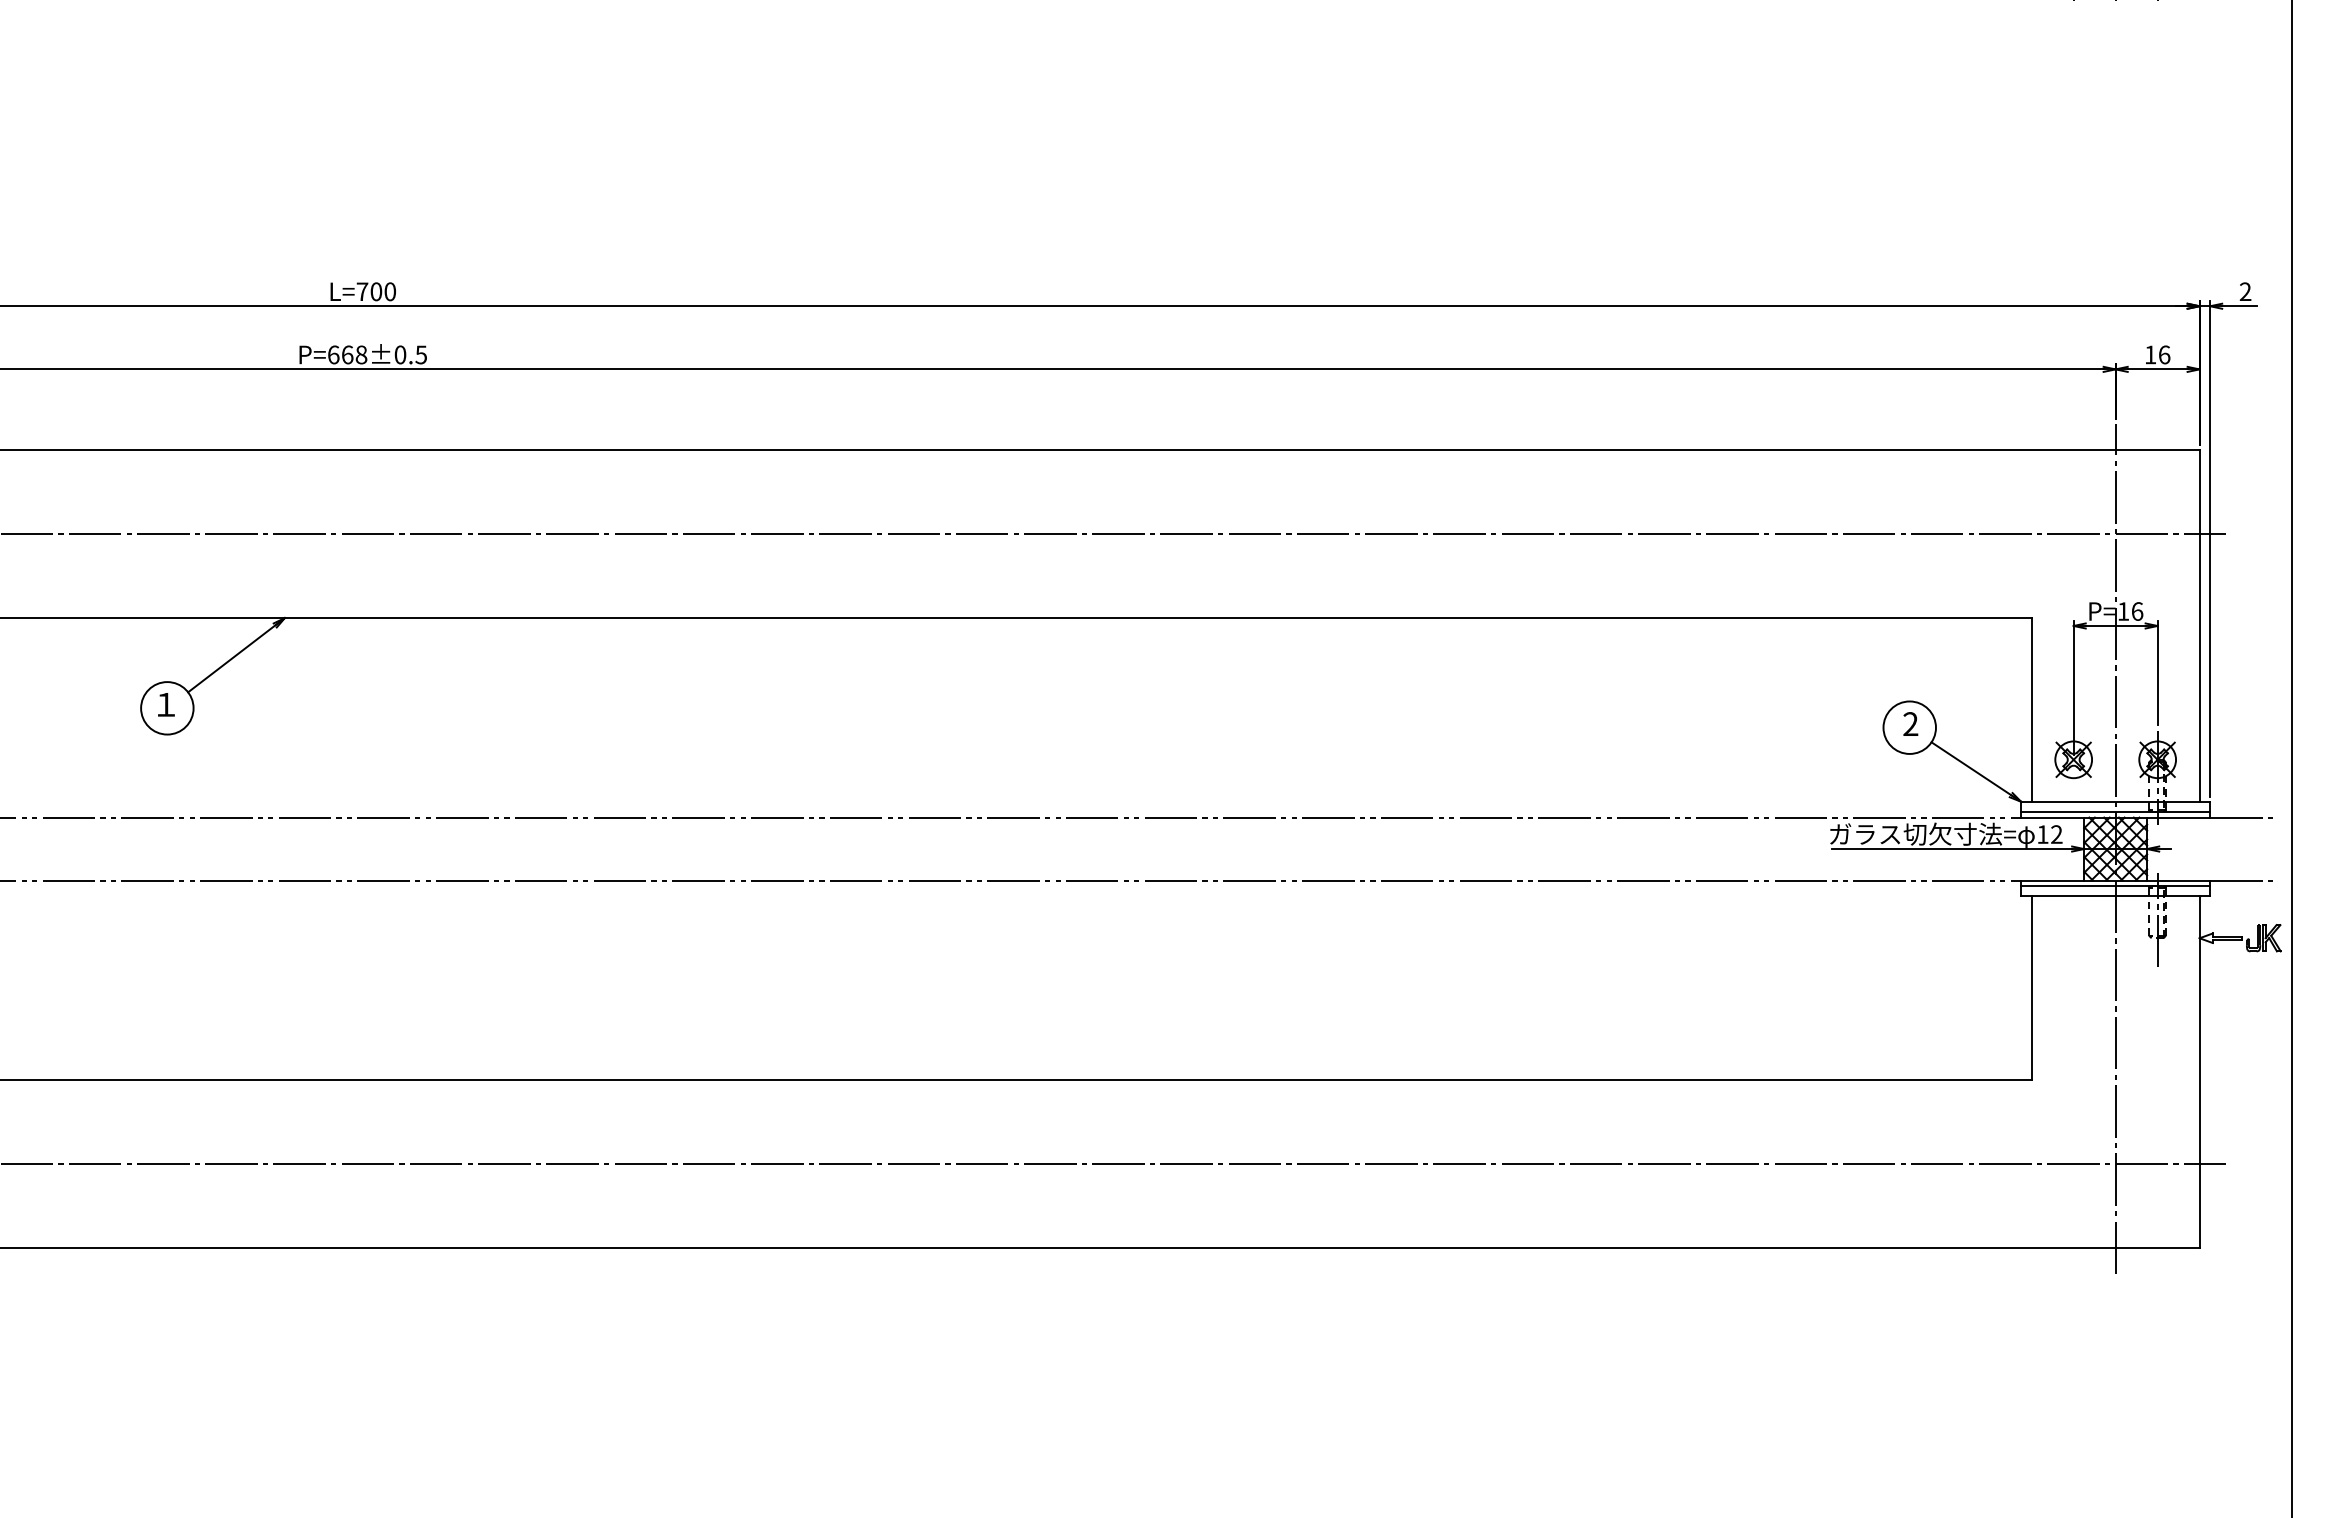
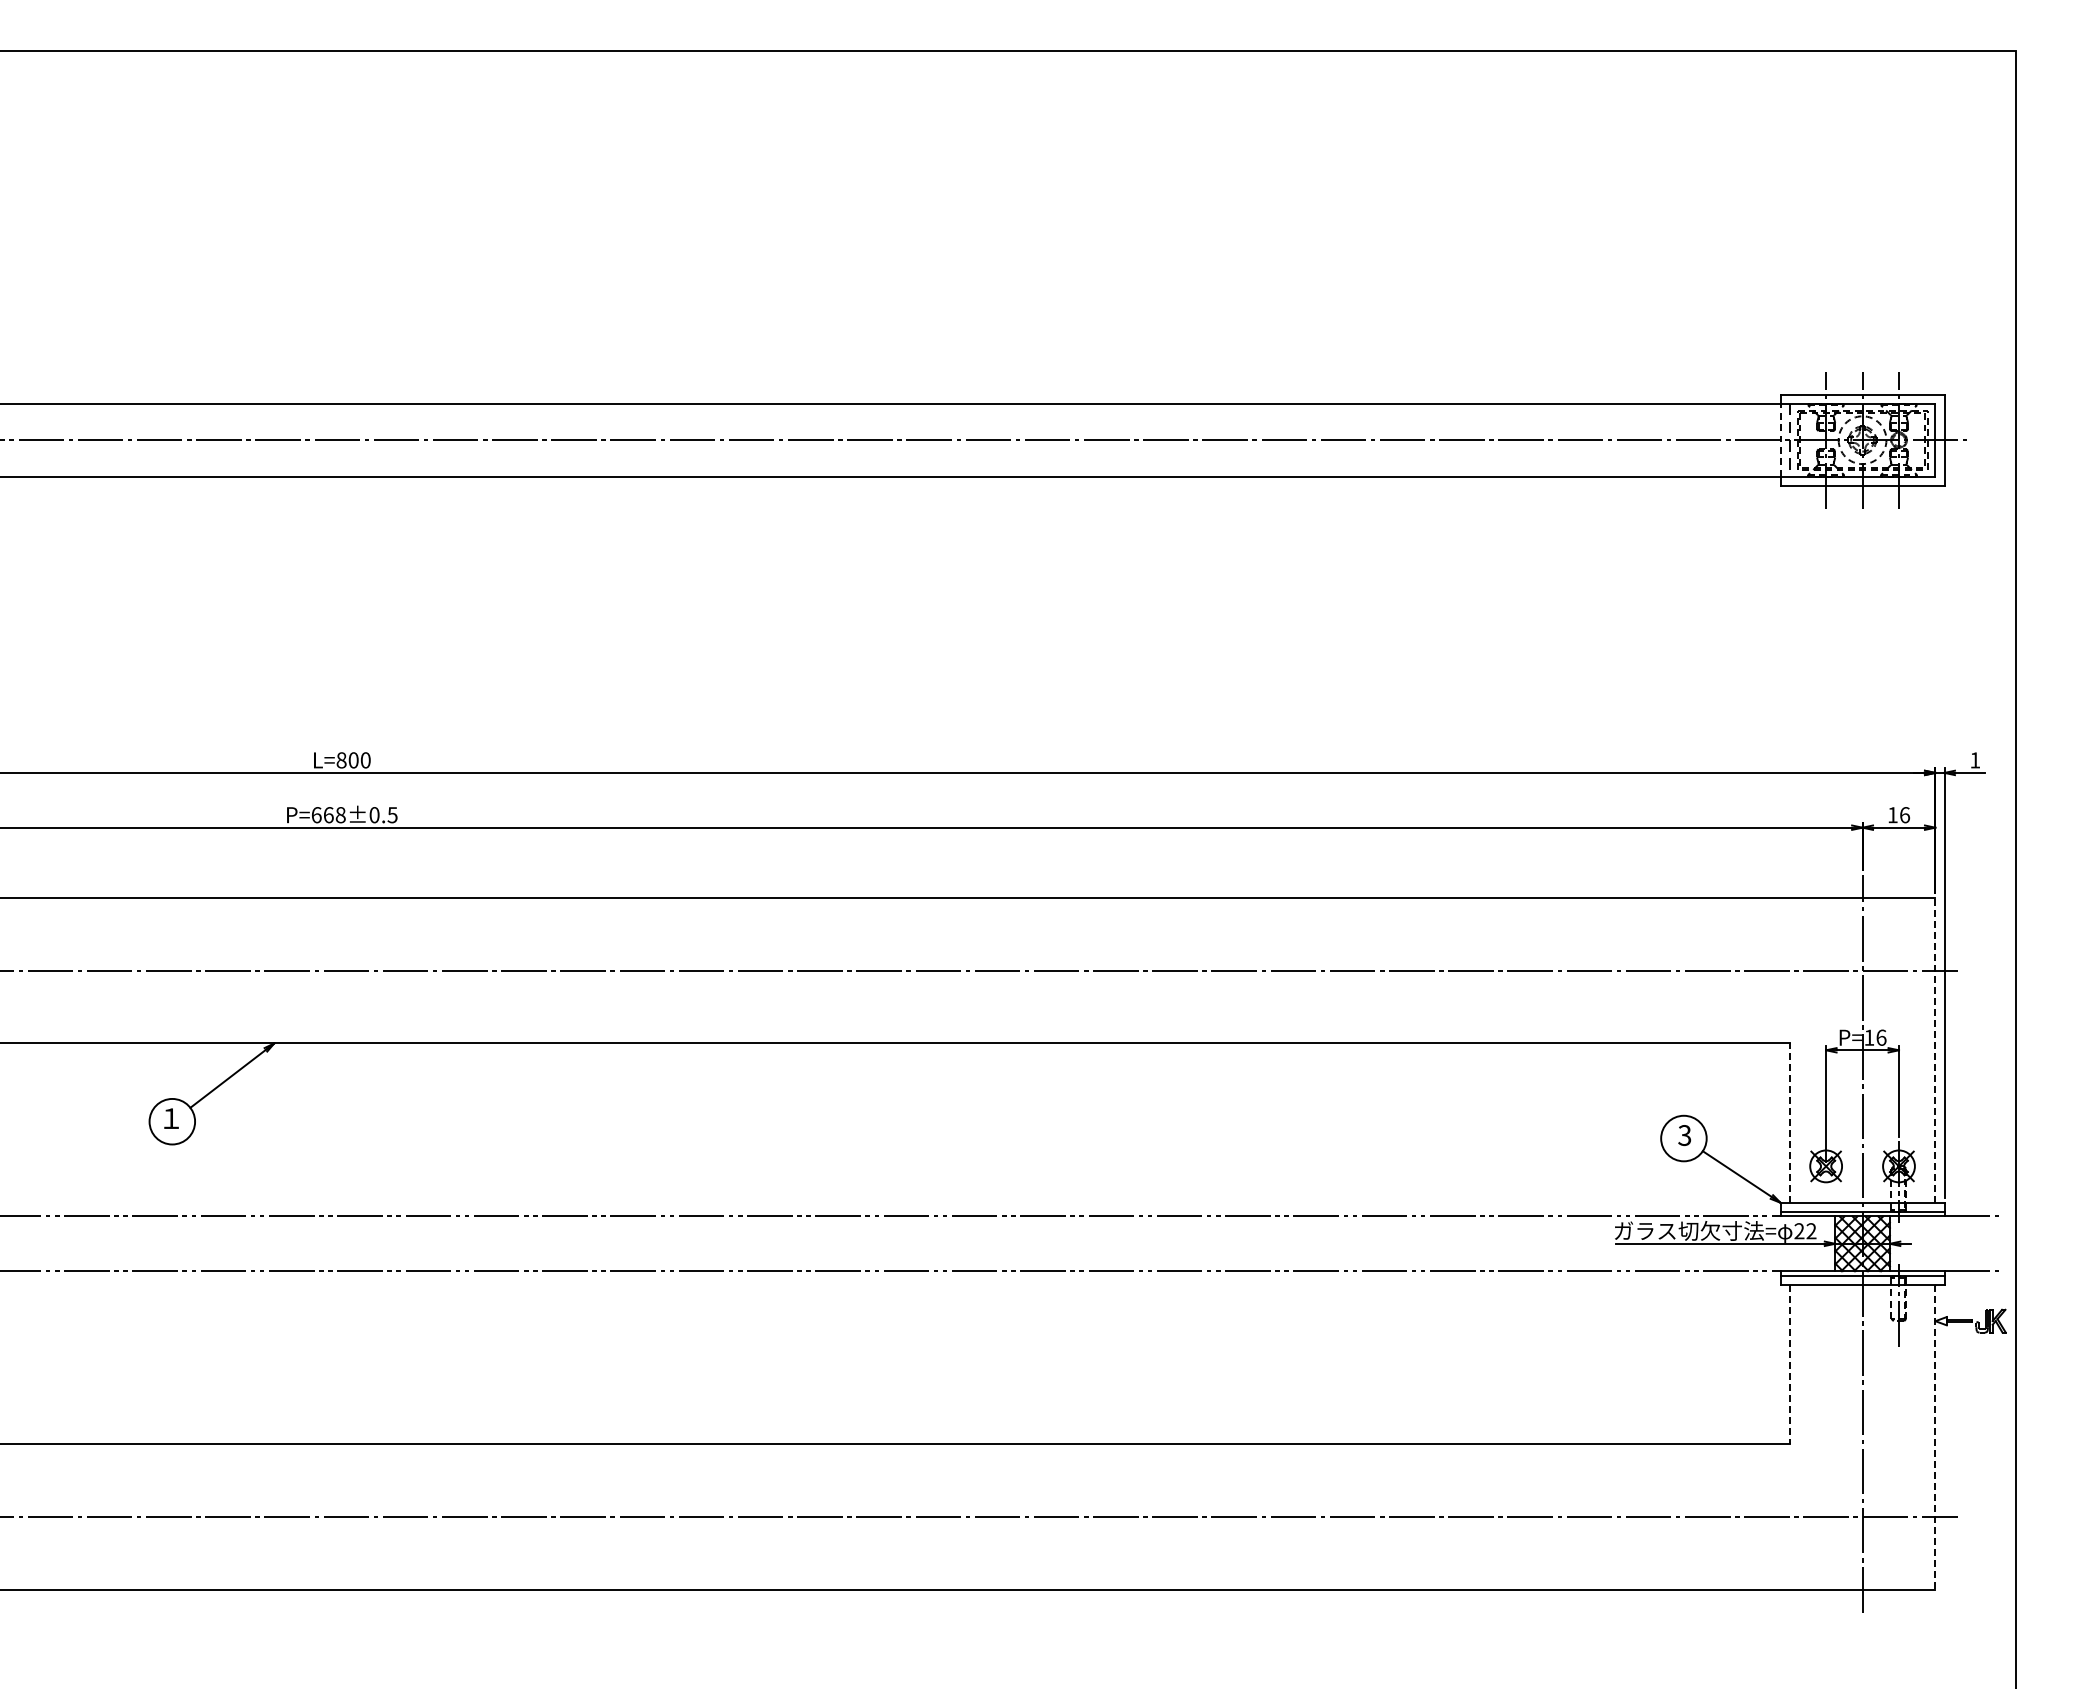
text: (362, 291) -> (341, 760), L=700 -> L=800
text: (2245, 291) -> (1975, 760), 2 -> 1
line: (2199, 626) -> (1935, 1050), solid -> dashed
line: (2031, 710) -> (1789, 1123), solid -> dashed
text: (1910, 724) -> (1684, 1135), 2 -> 3
text: (2042, 834) -> (1799, 1231), 12 -> 22
line: (2031, 988) -> (1789, 1364), solid -> dashed
line: (2199, 1072) -> (1935, 1437), solid -> dashed

